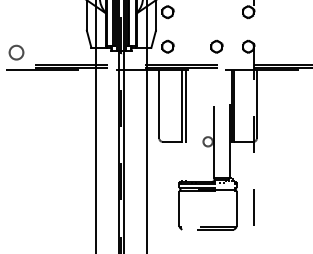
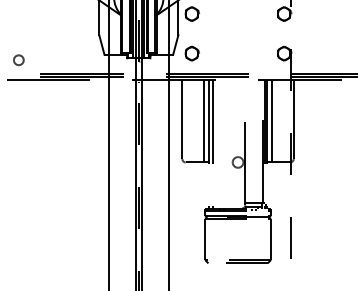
part: (216, 46) -> (247, 53), removed
circle: (16, 51) -> (18, 59), size x0.62
line: (178, 106) -> (204, 121), added
line: (237, 106) -> (271, 121), added

